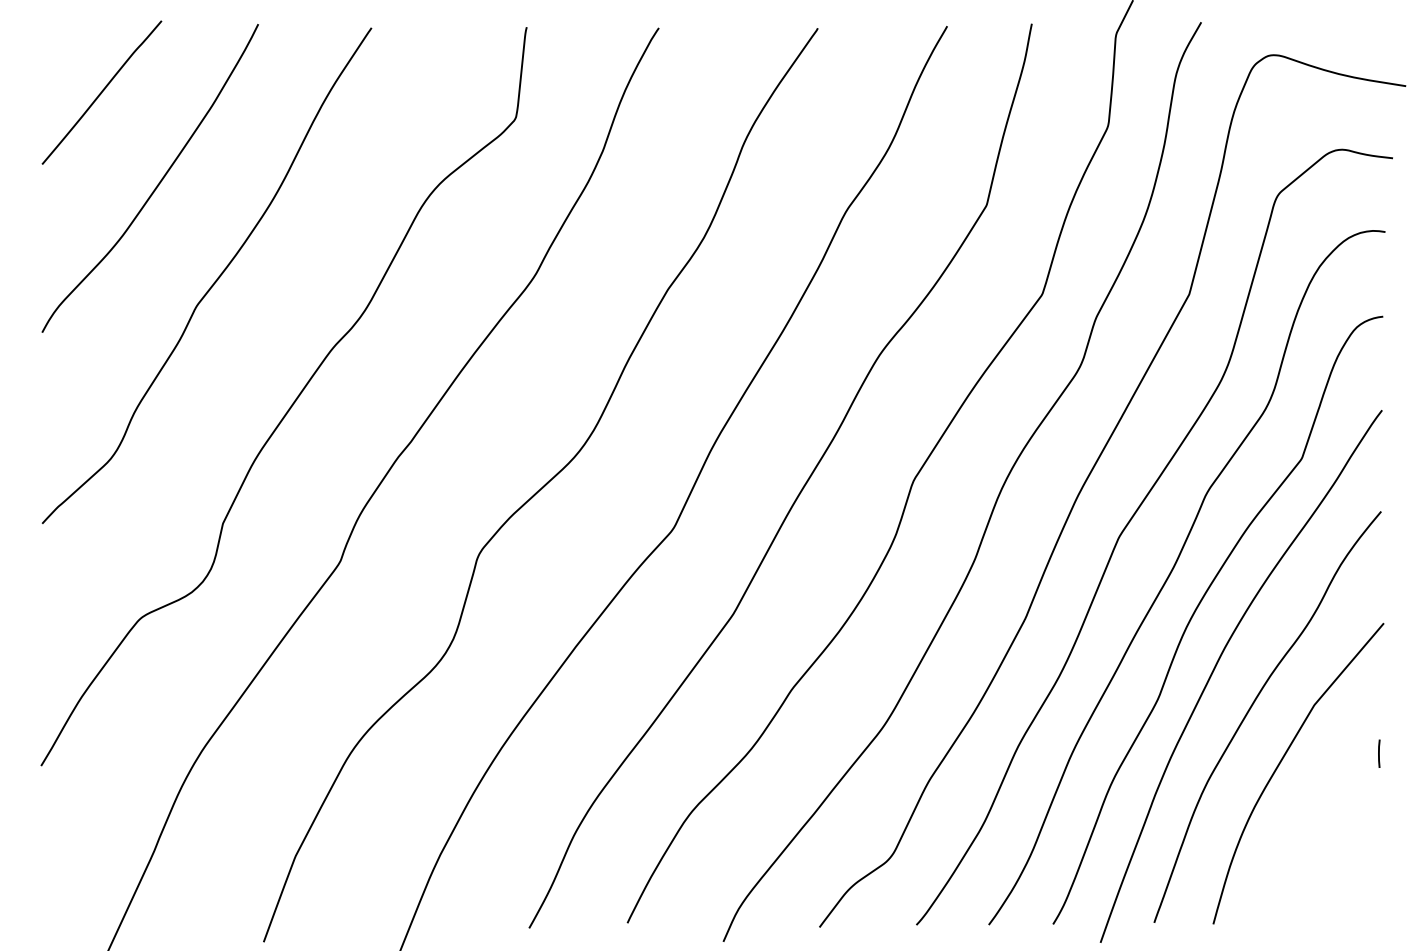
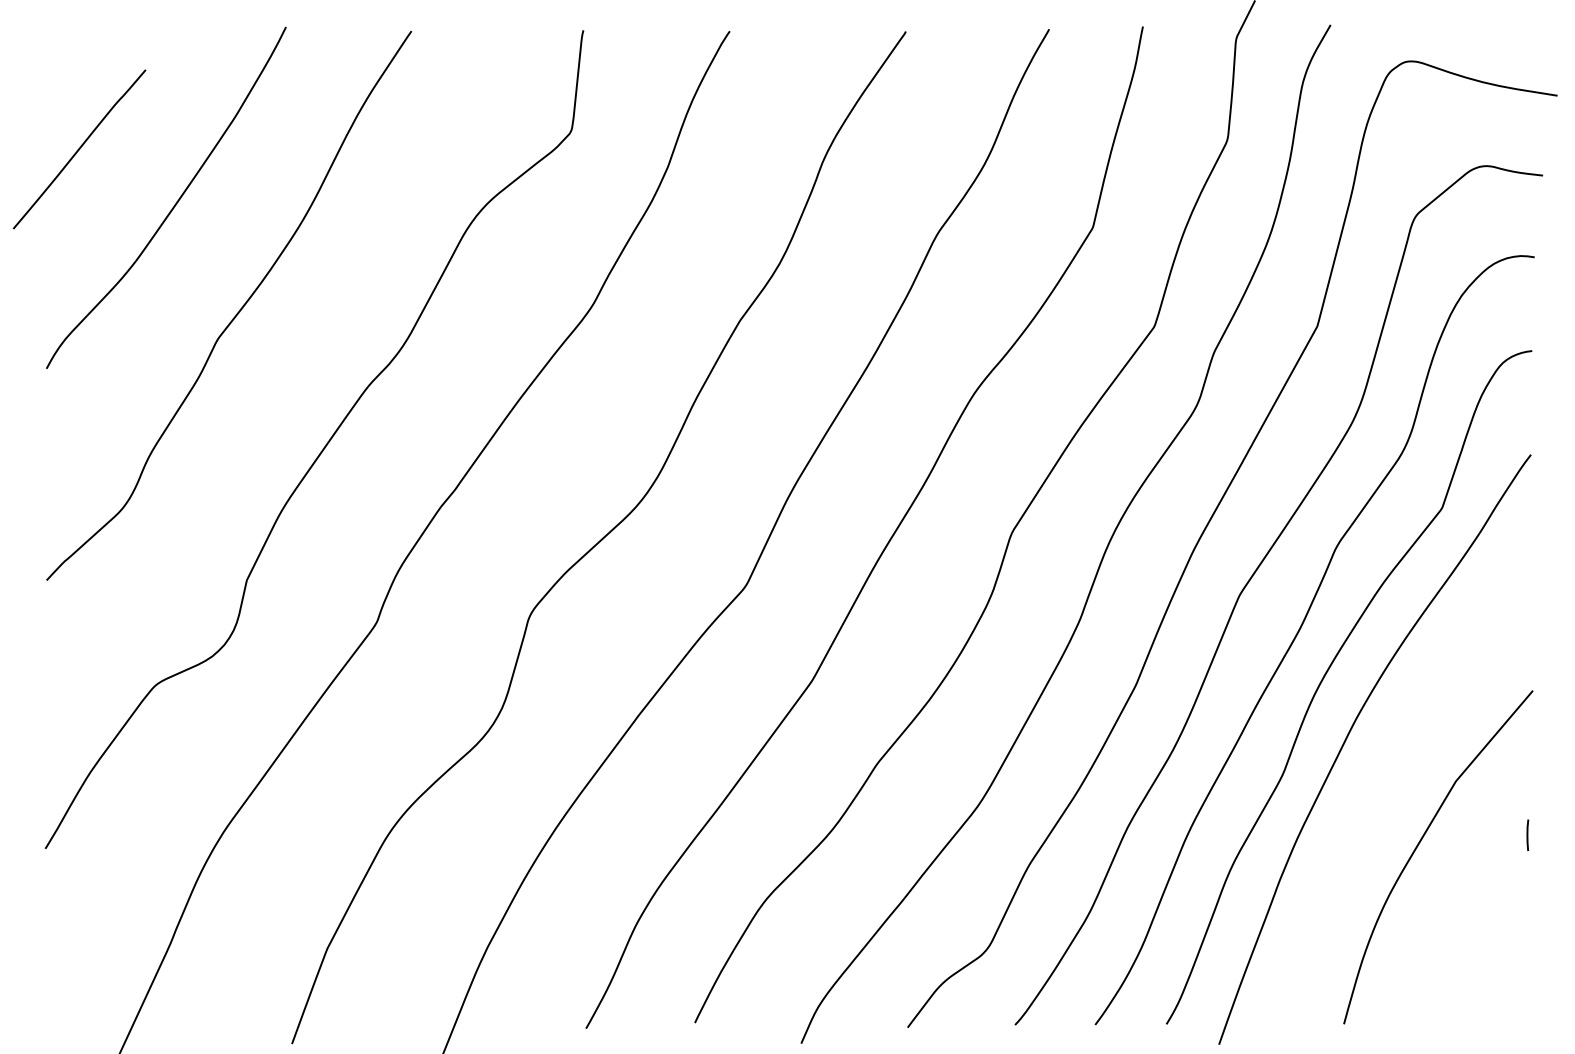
curve: (101, 92) -> (79, 149), moved
curve: (1251, 708) -> (1386, 785), removed

